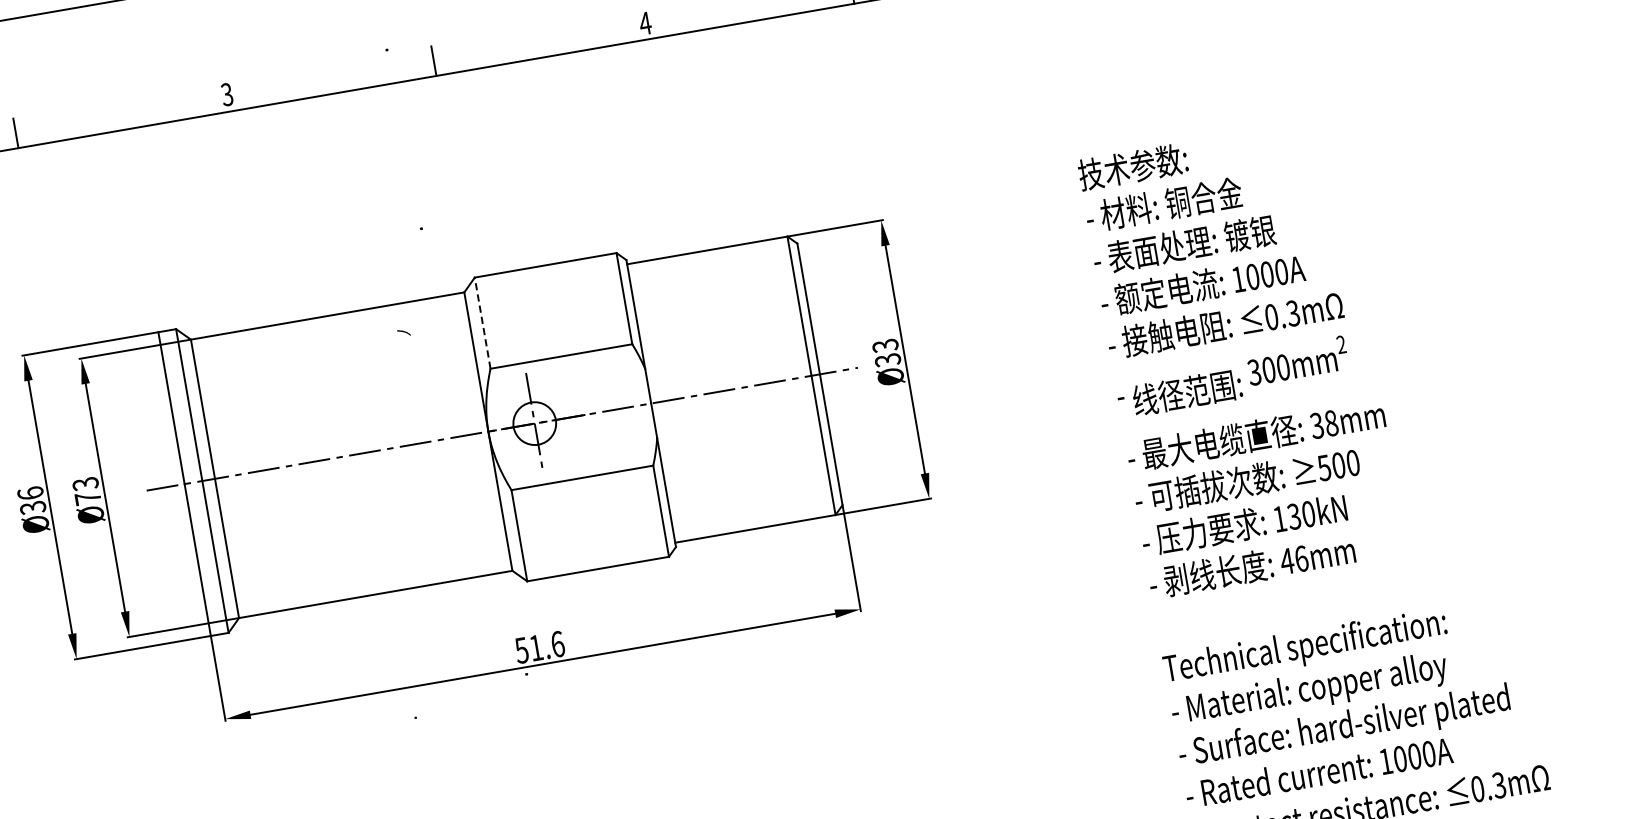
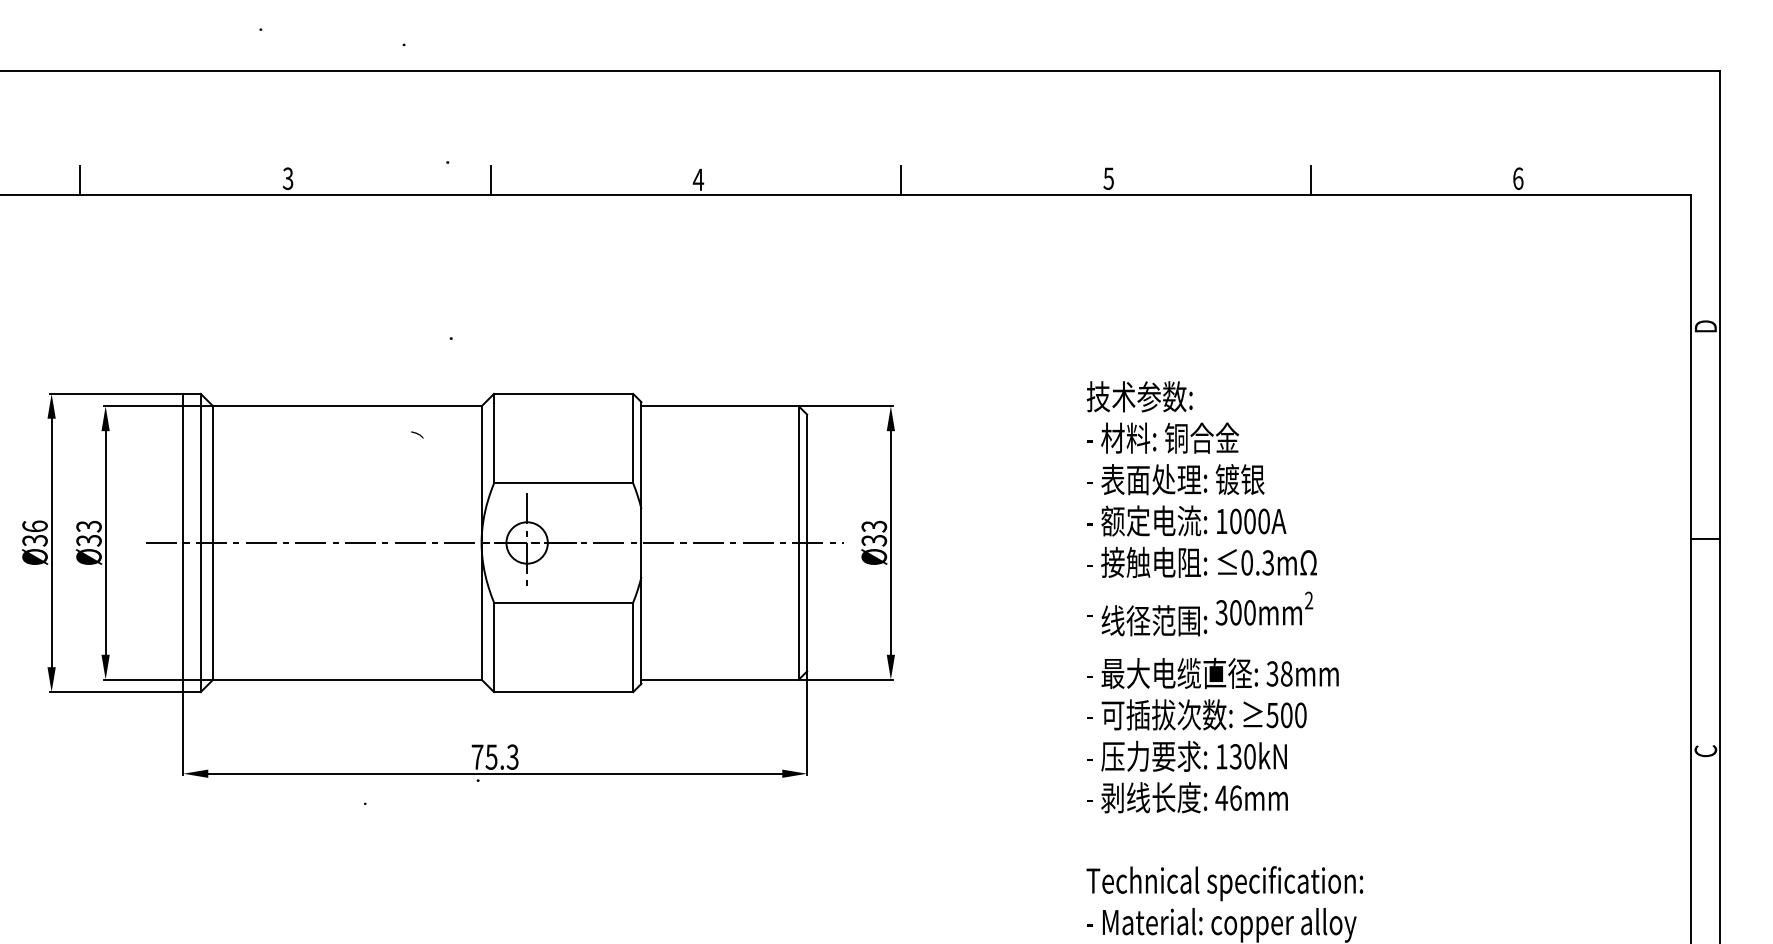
line: (483, 322) -> (494, 438), dashed -> solid
text: (87, 498) -> (88, 540), Ø73 -> Ø33
text: (539, 646) -> (494, 756), 51.6 -> 75.3

